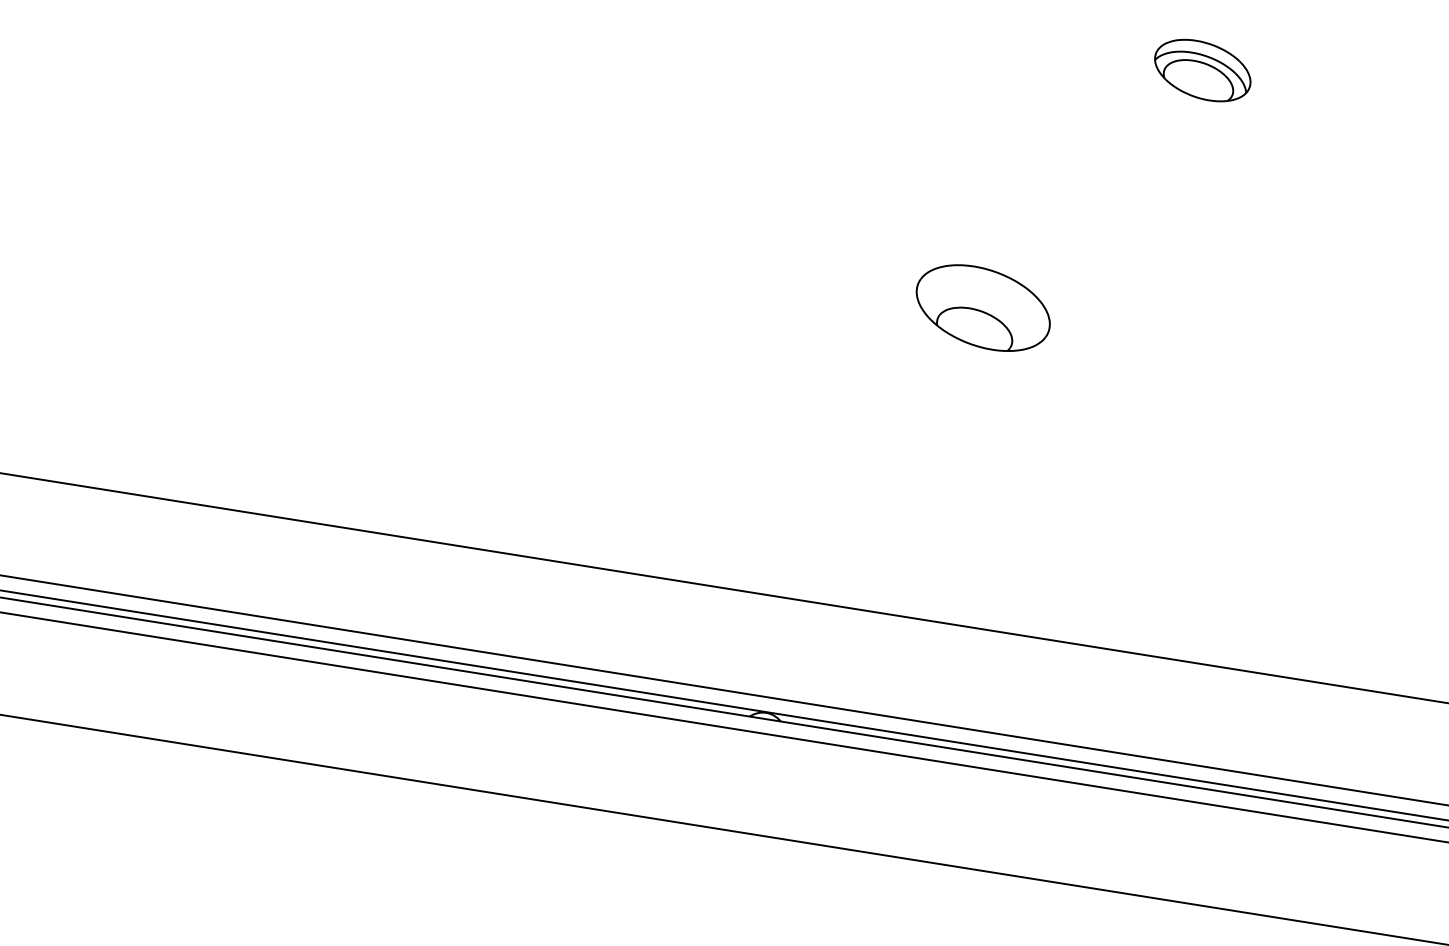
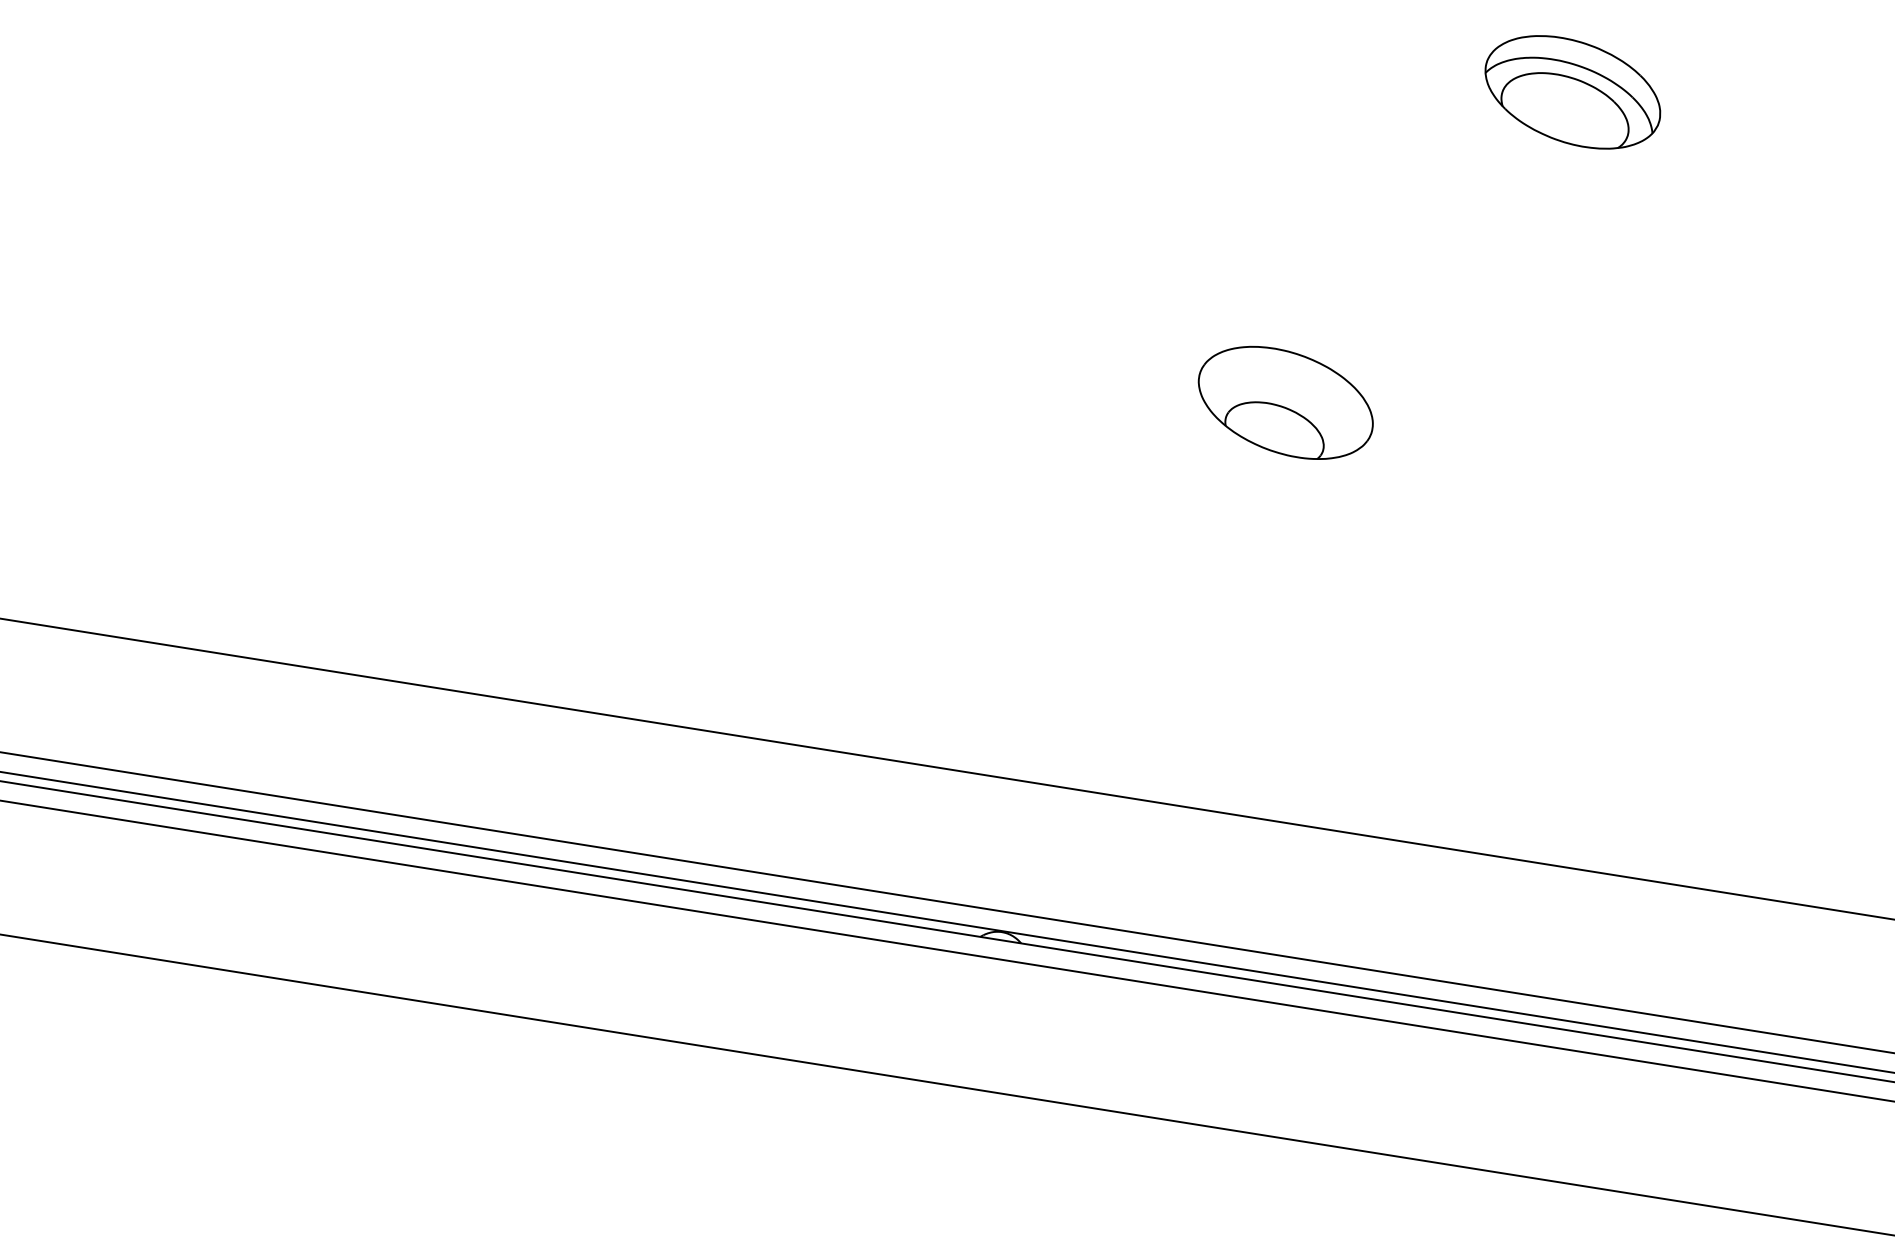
part: (1202, 70) -> (1572, 92), size x1.4

